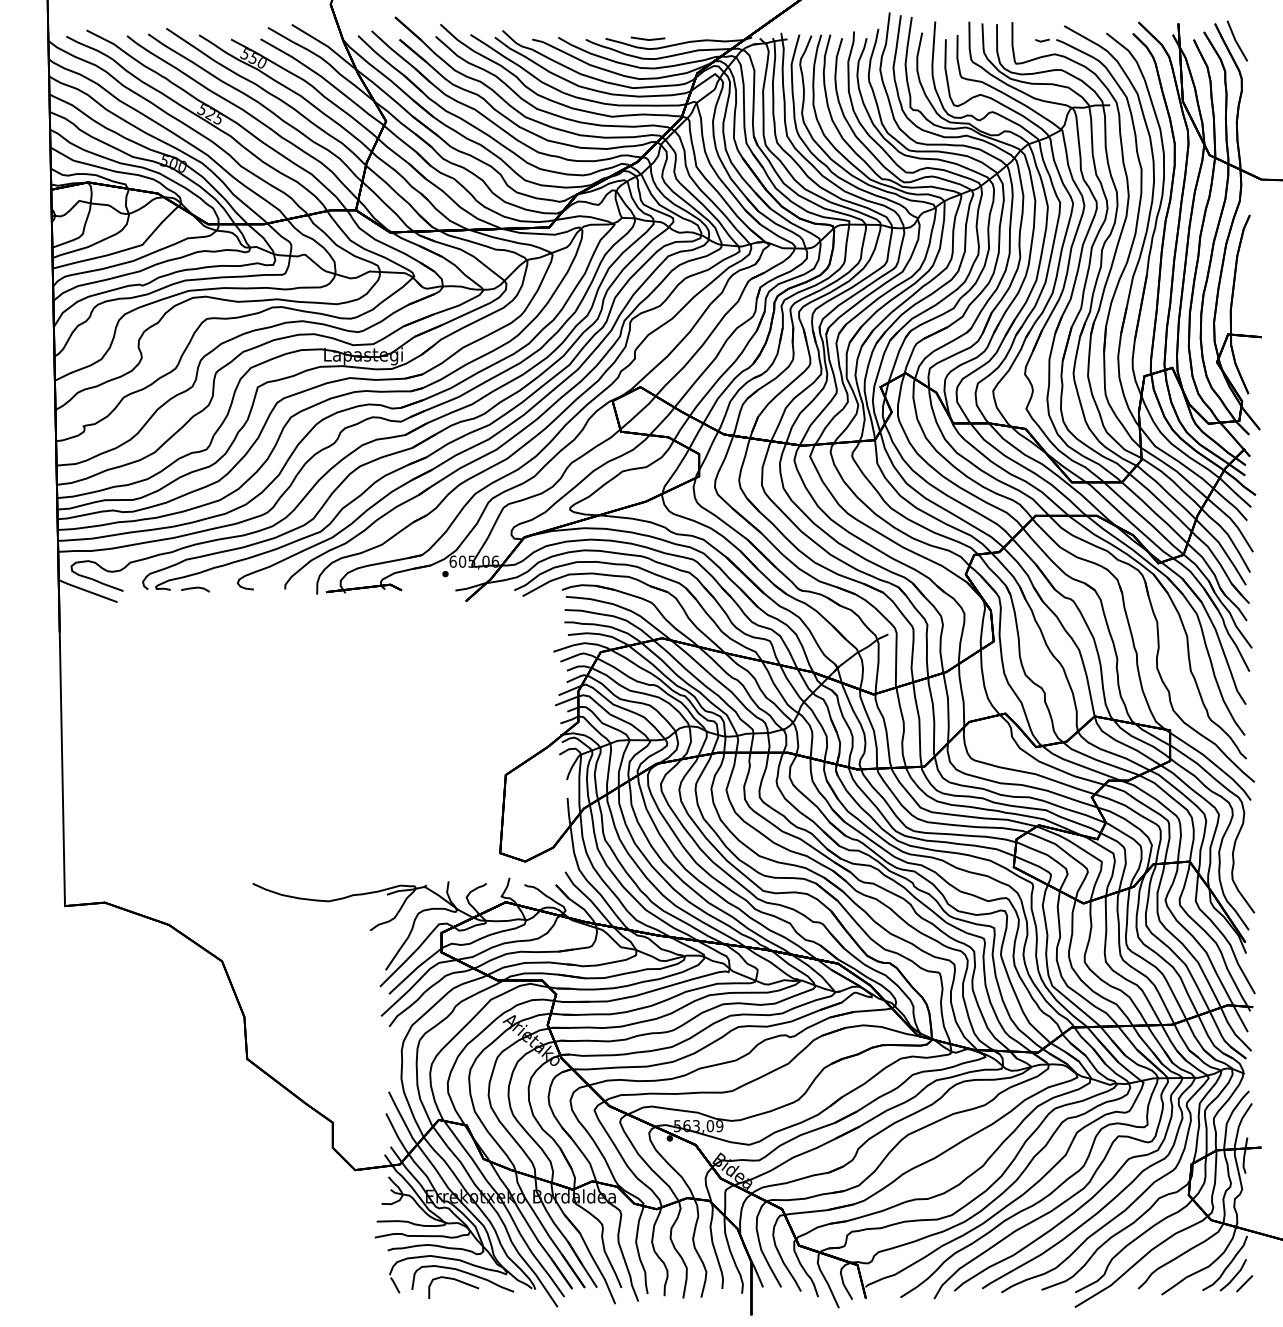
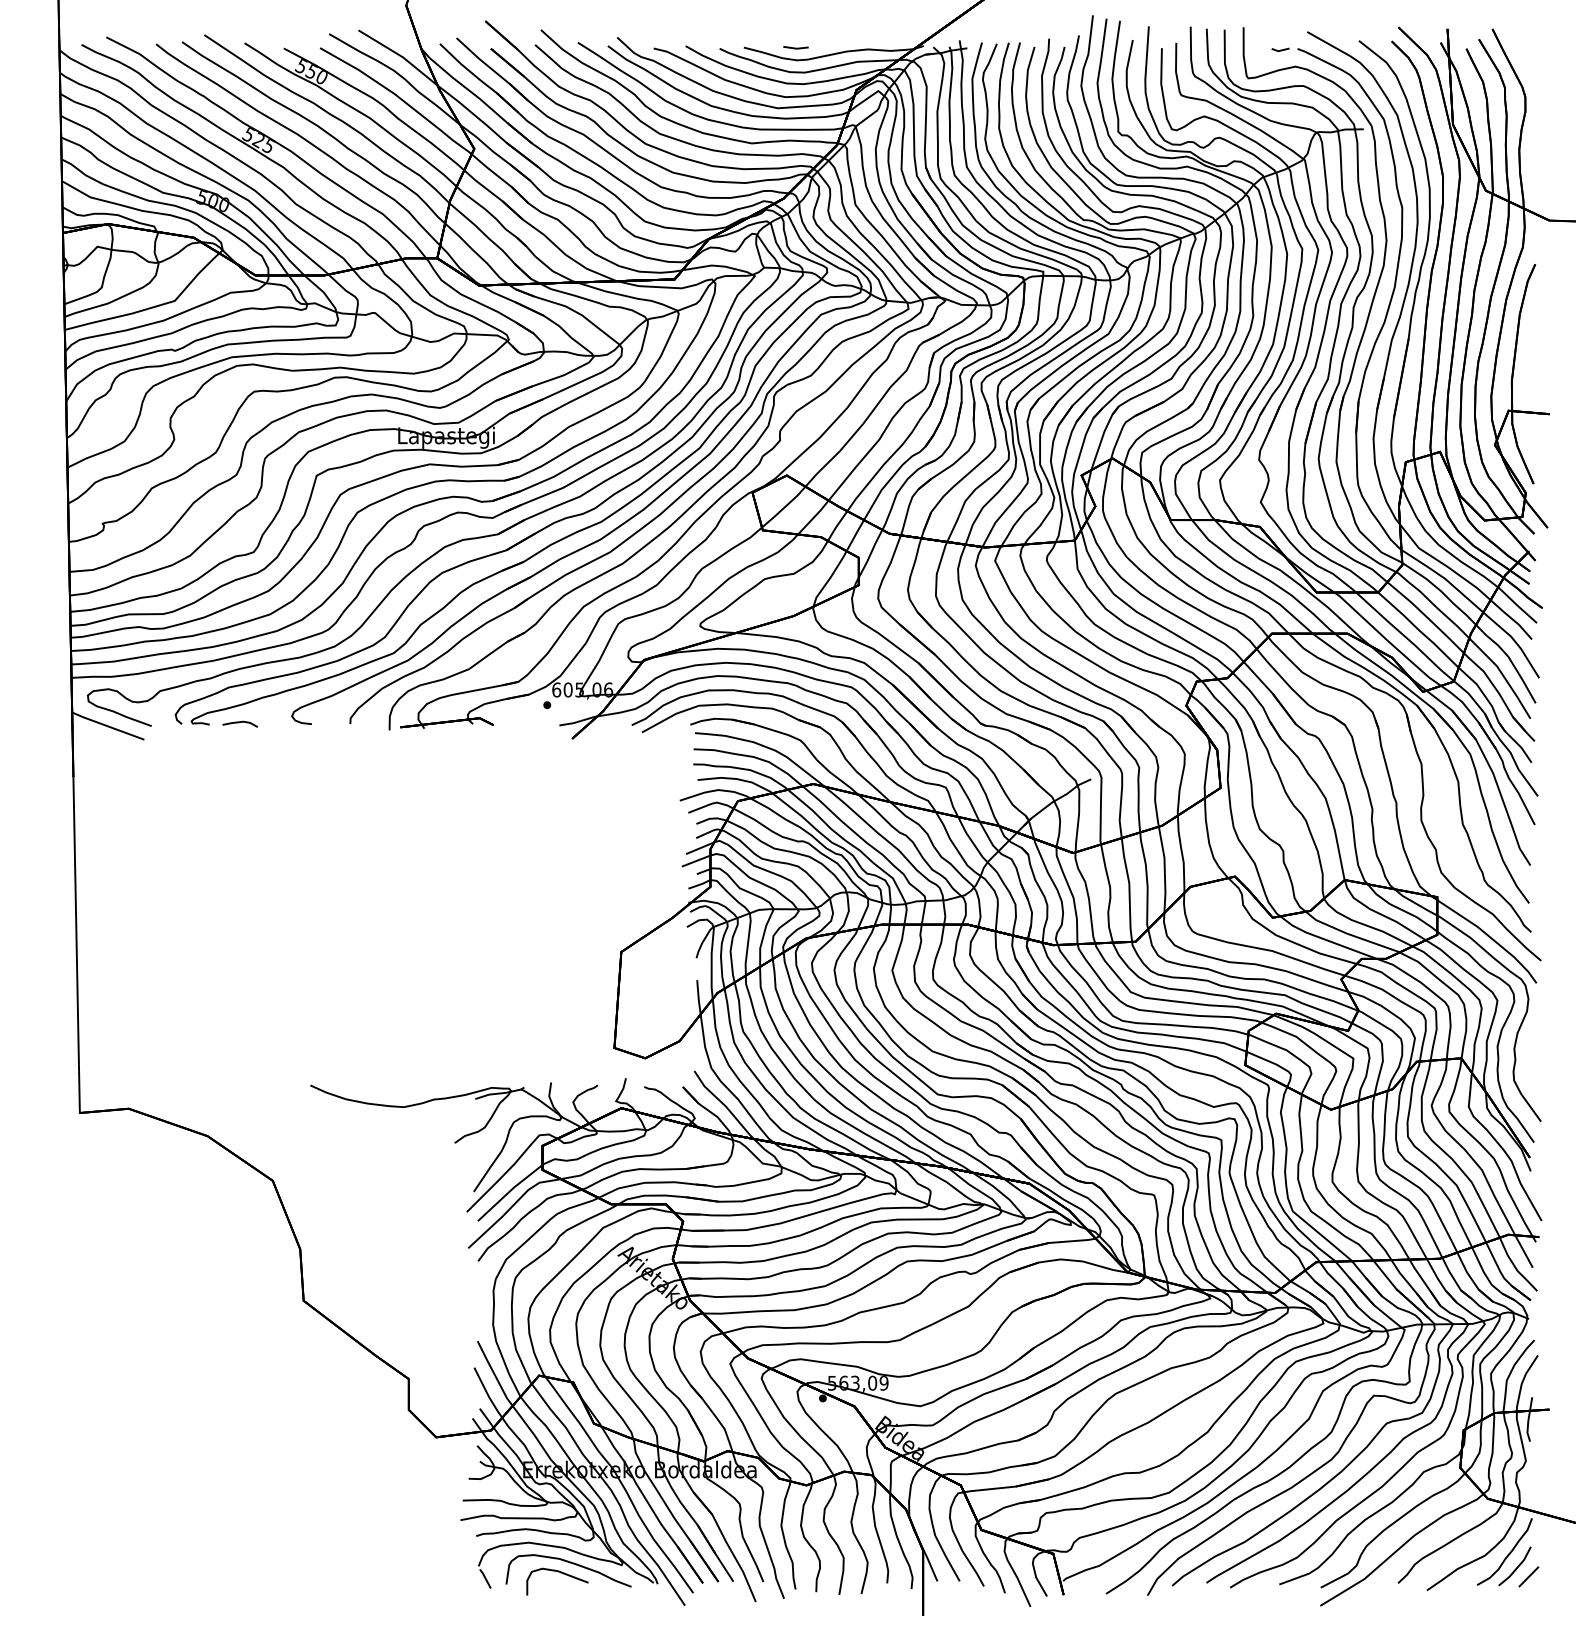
part: (647, 38) -> (795, 47), size x0.6
line: (1237, 41) -> (1519, 50), removed

